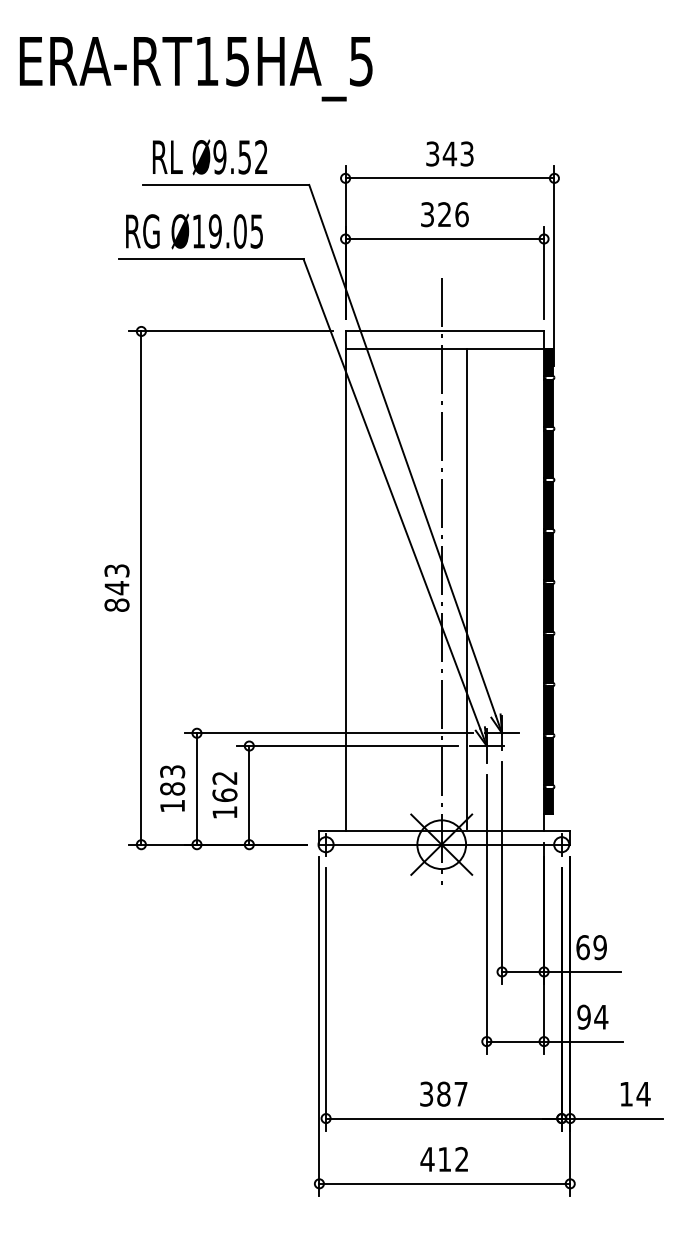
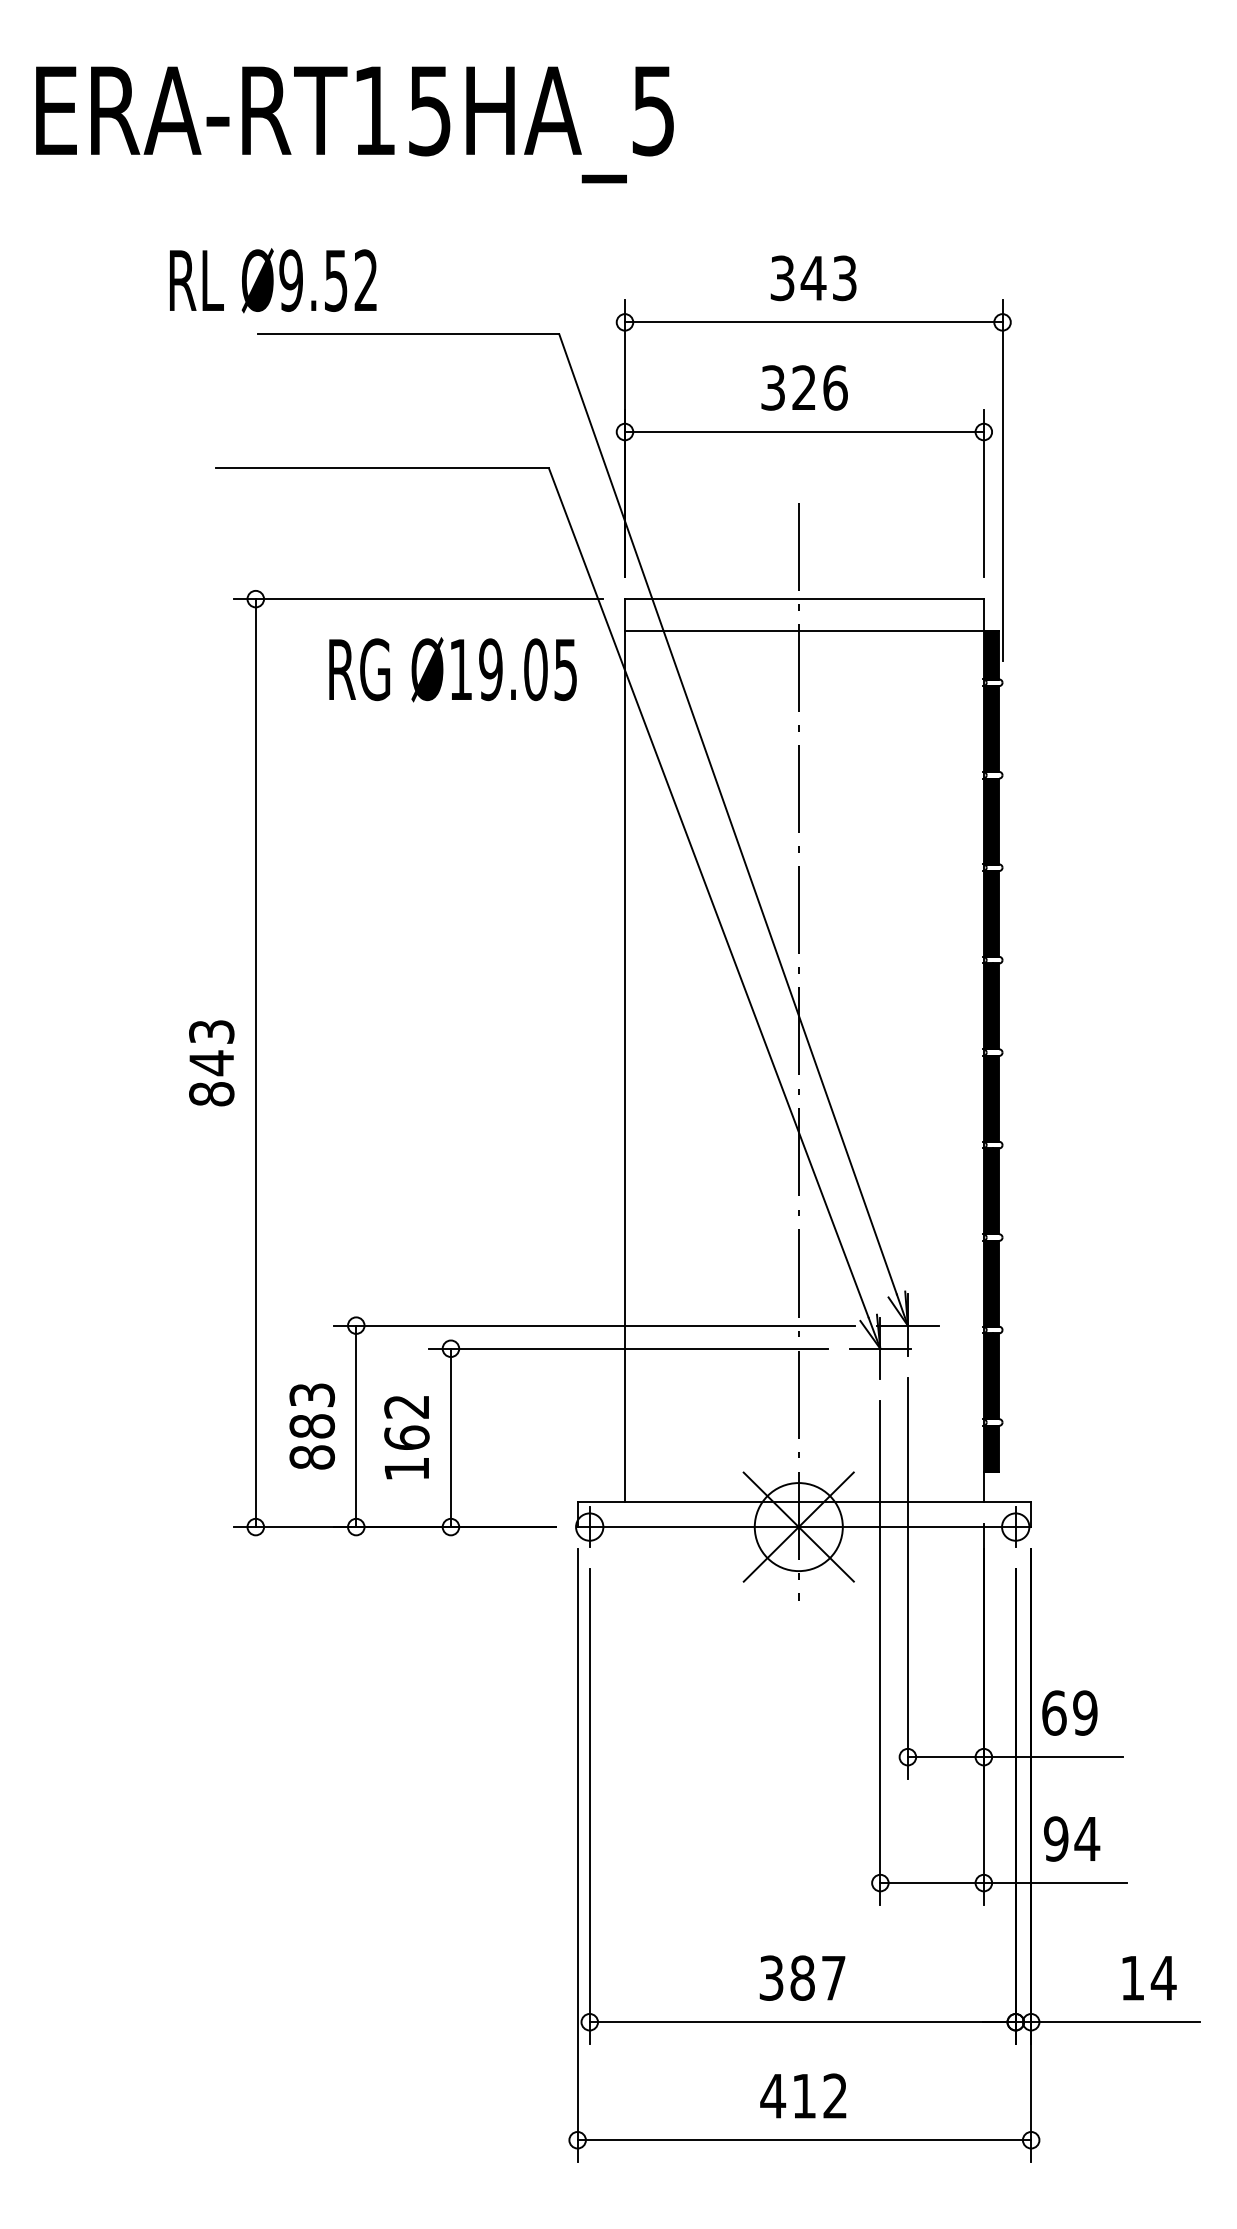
text: (210, 157) -> (274, 281), moved
text: (194, 231) -> (453, 669), moved
line: (466, 588) -> (843, 1063), removed
text: (172, 805) -> (312, 1456), 183 -> 883

